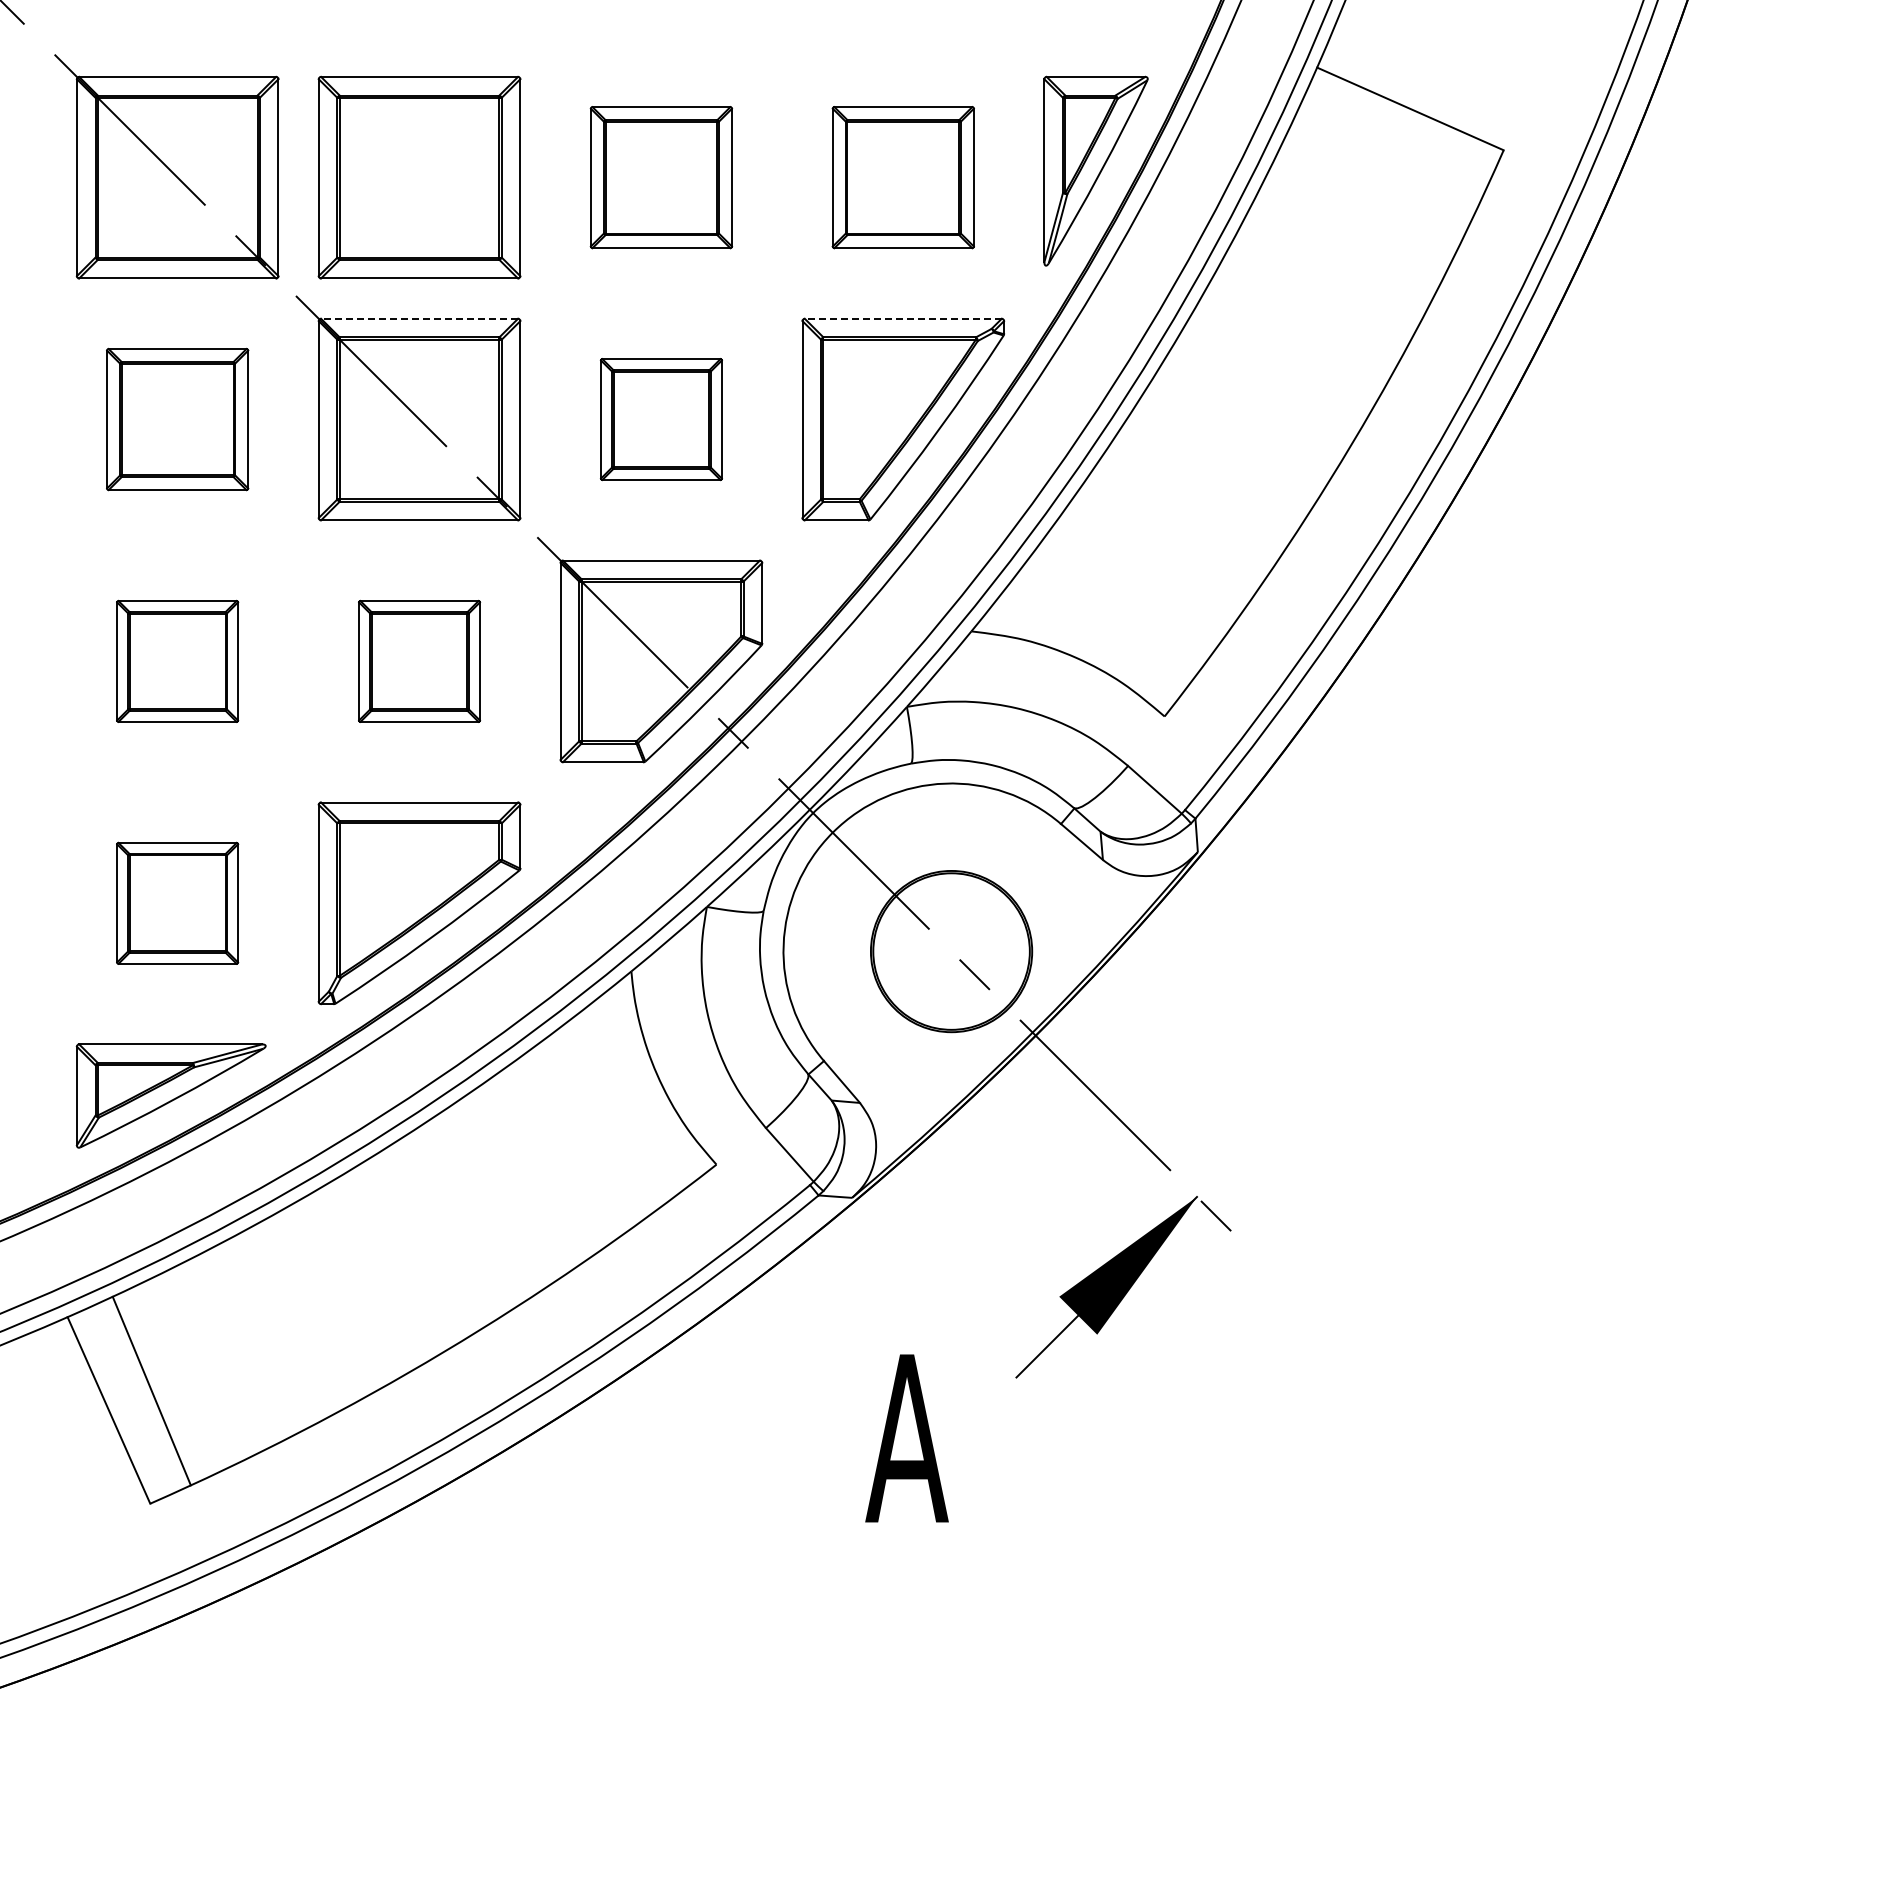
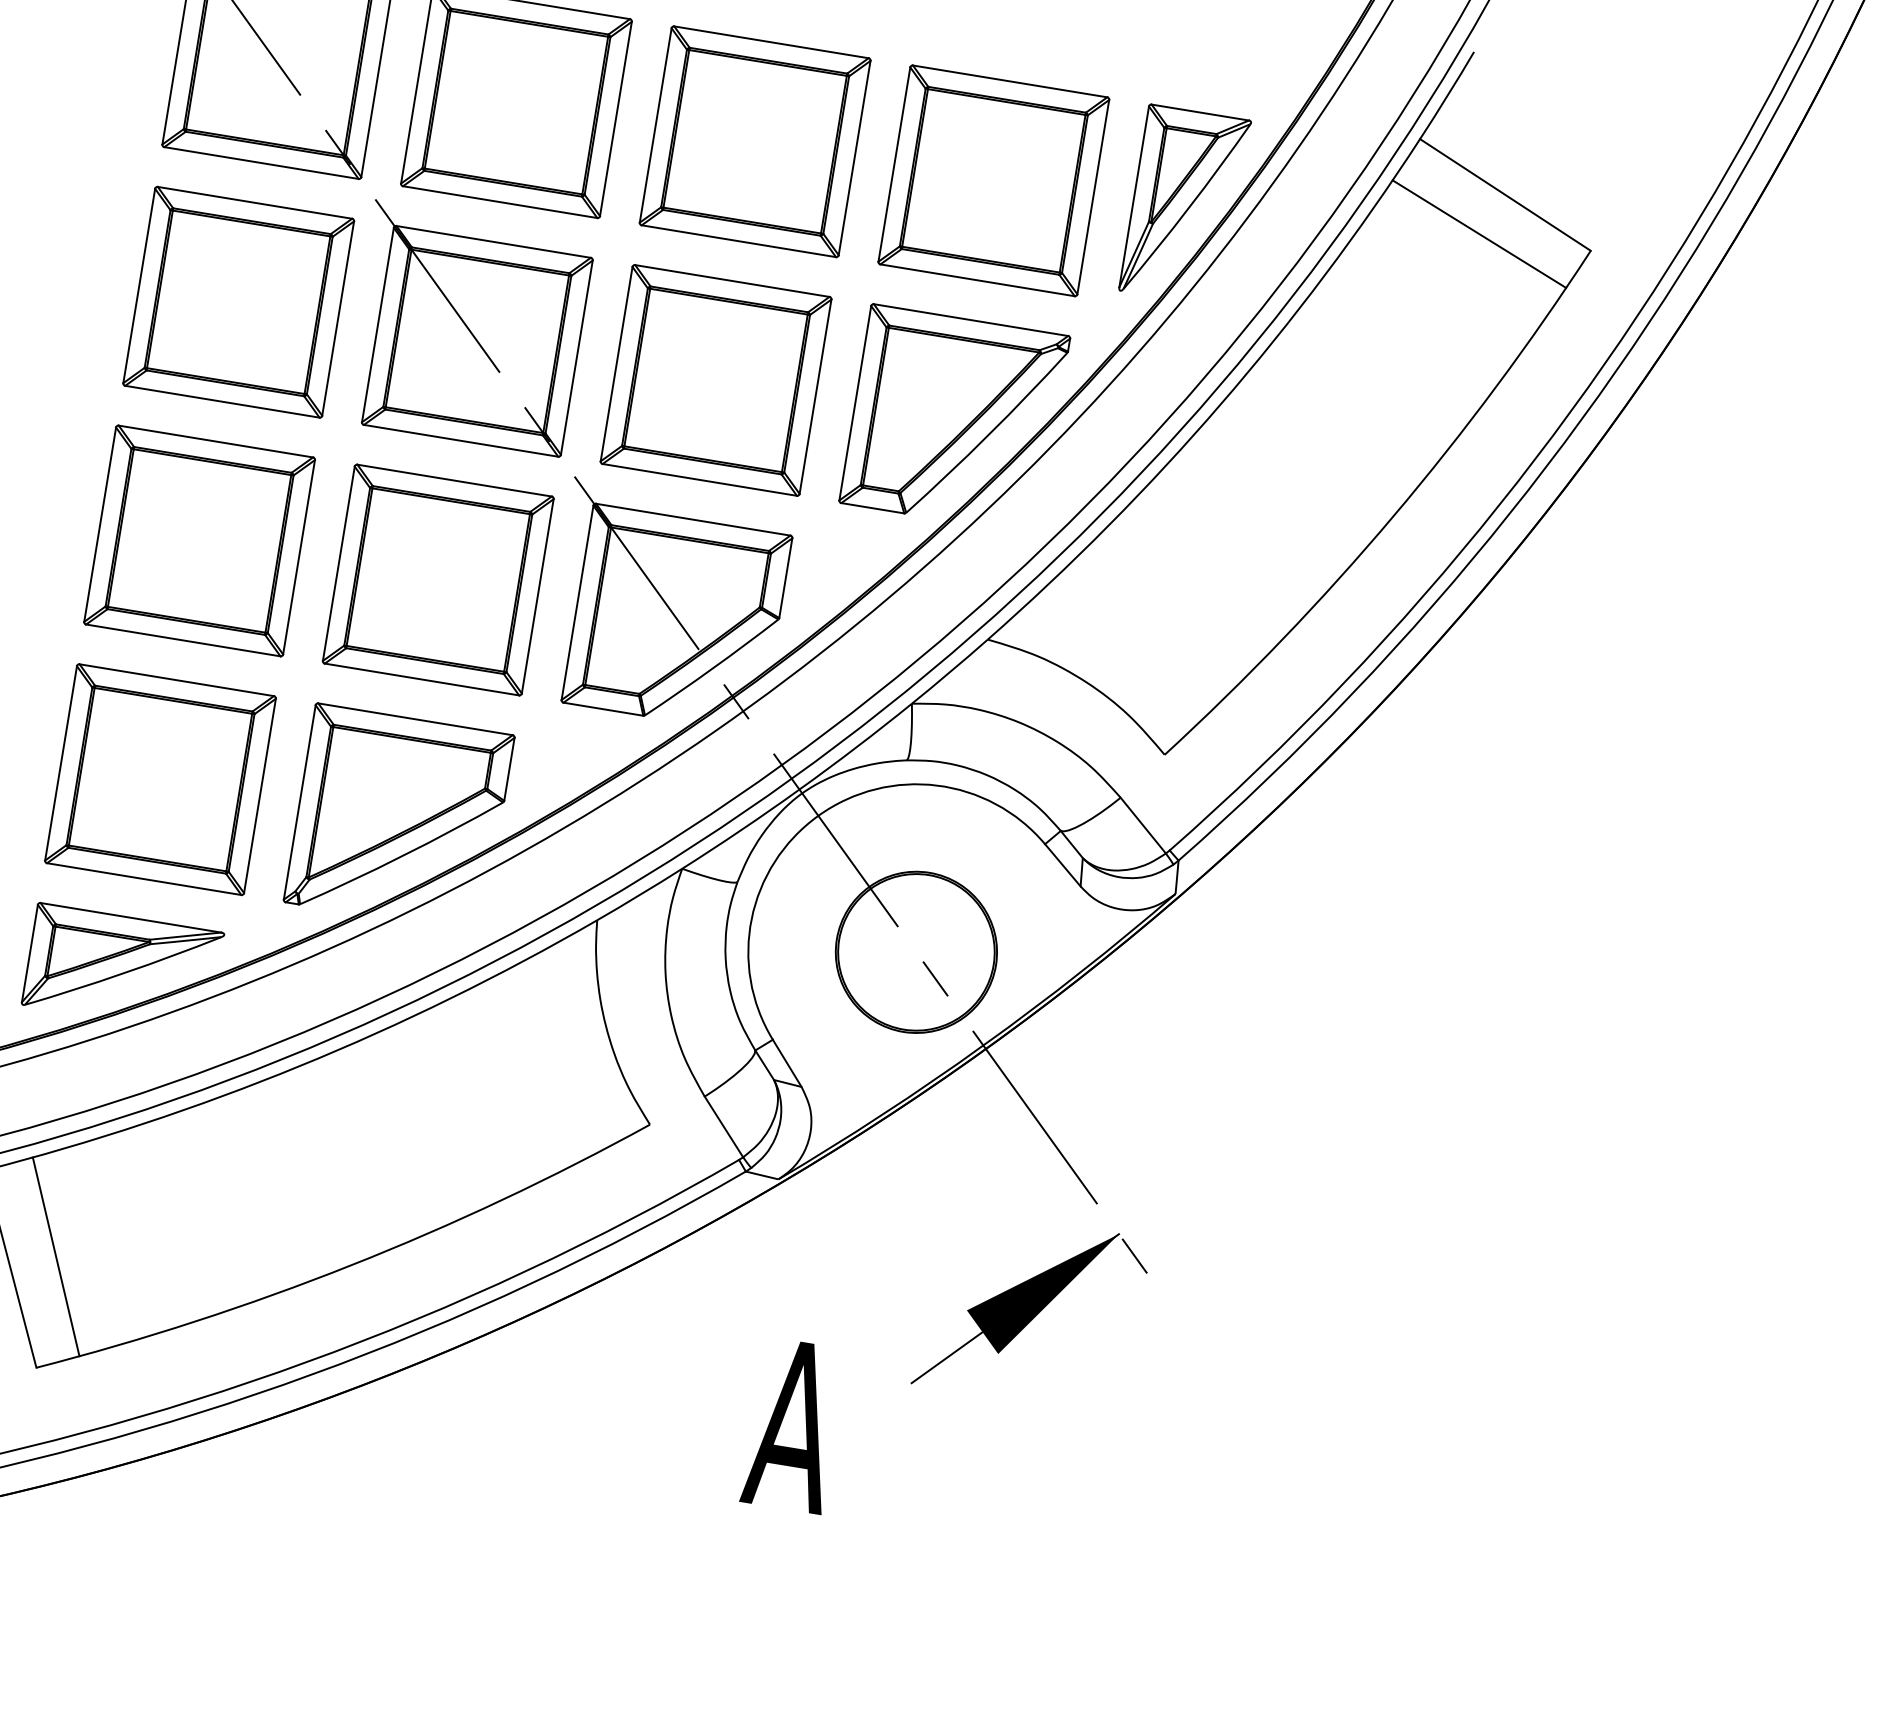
line: (1390, 151) -> (1478, 233), added
part: (661, 177) -> (755, 141), size x1.43
part: (903, 177) -> (994, 180), size x1.43
line: (419, 318) -> (493, 241), dashed -> solid
line: (902, 318) -> (970, 319), dashed -> solid
part: (177, 419) -> (238, 302), size x1.43
part: (661, 419) -> (716, 380), size x1.67
part: (177, 661) -> (199, 541), size x1.67
part: (419, 661) -> (438, 580), size x1.67
part: (177, 903) -> (160, 779), size x1.67

